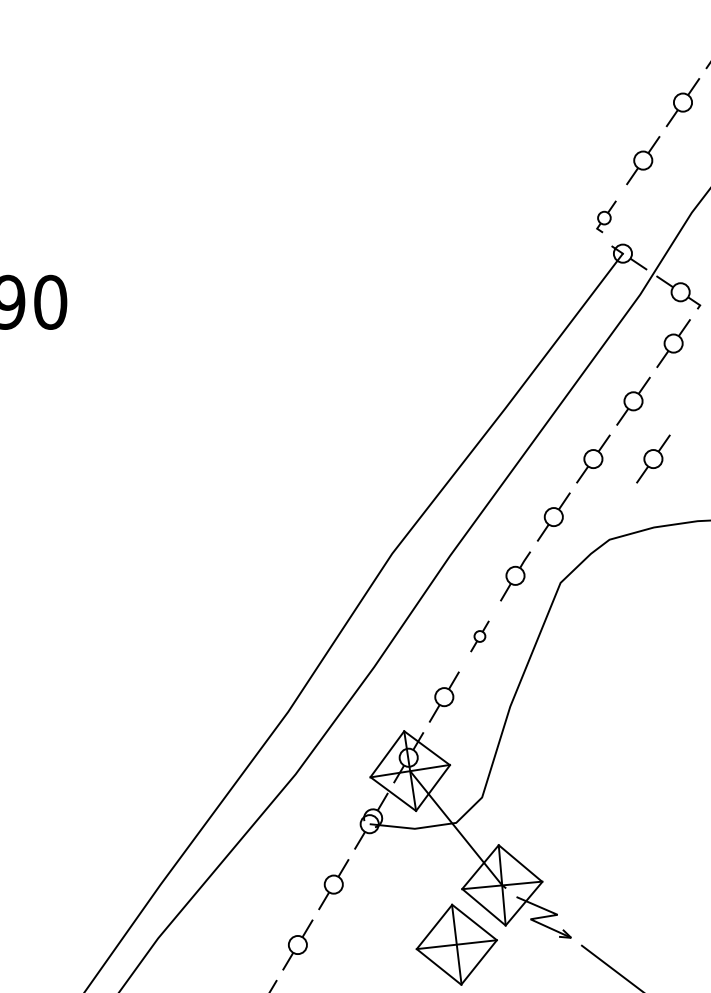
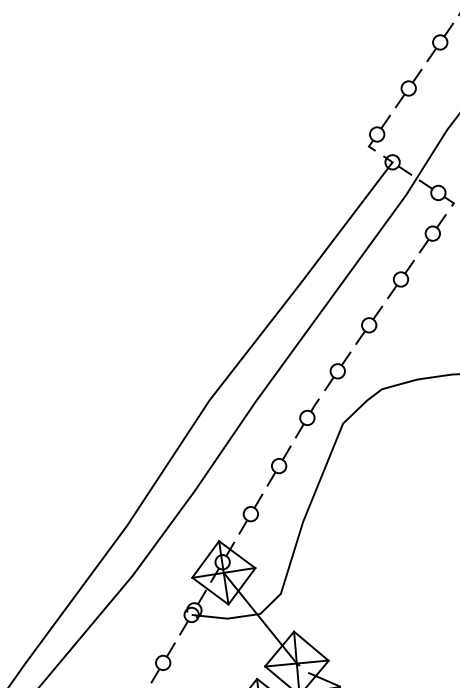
part: (606, 216) -> (379, 132), size x1.43
part: (653, 458) -> (416, 324), removed
part: (479, 636) -> (278, 466), size x1.67

